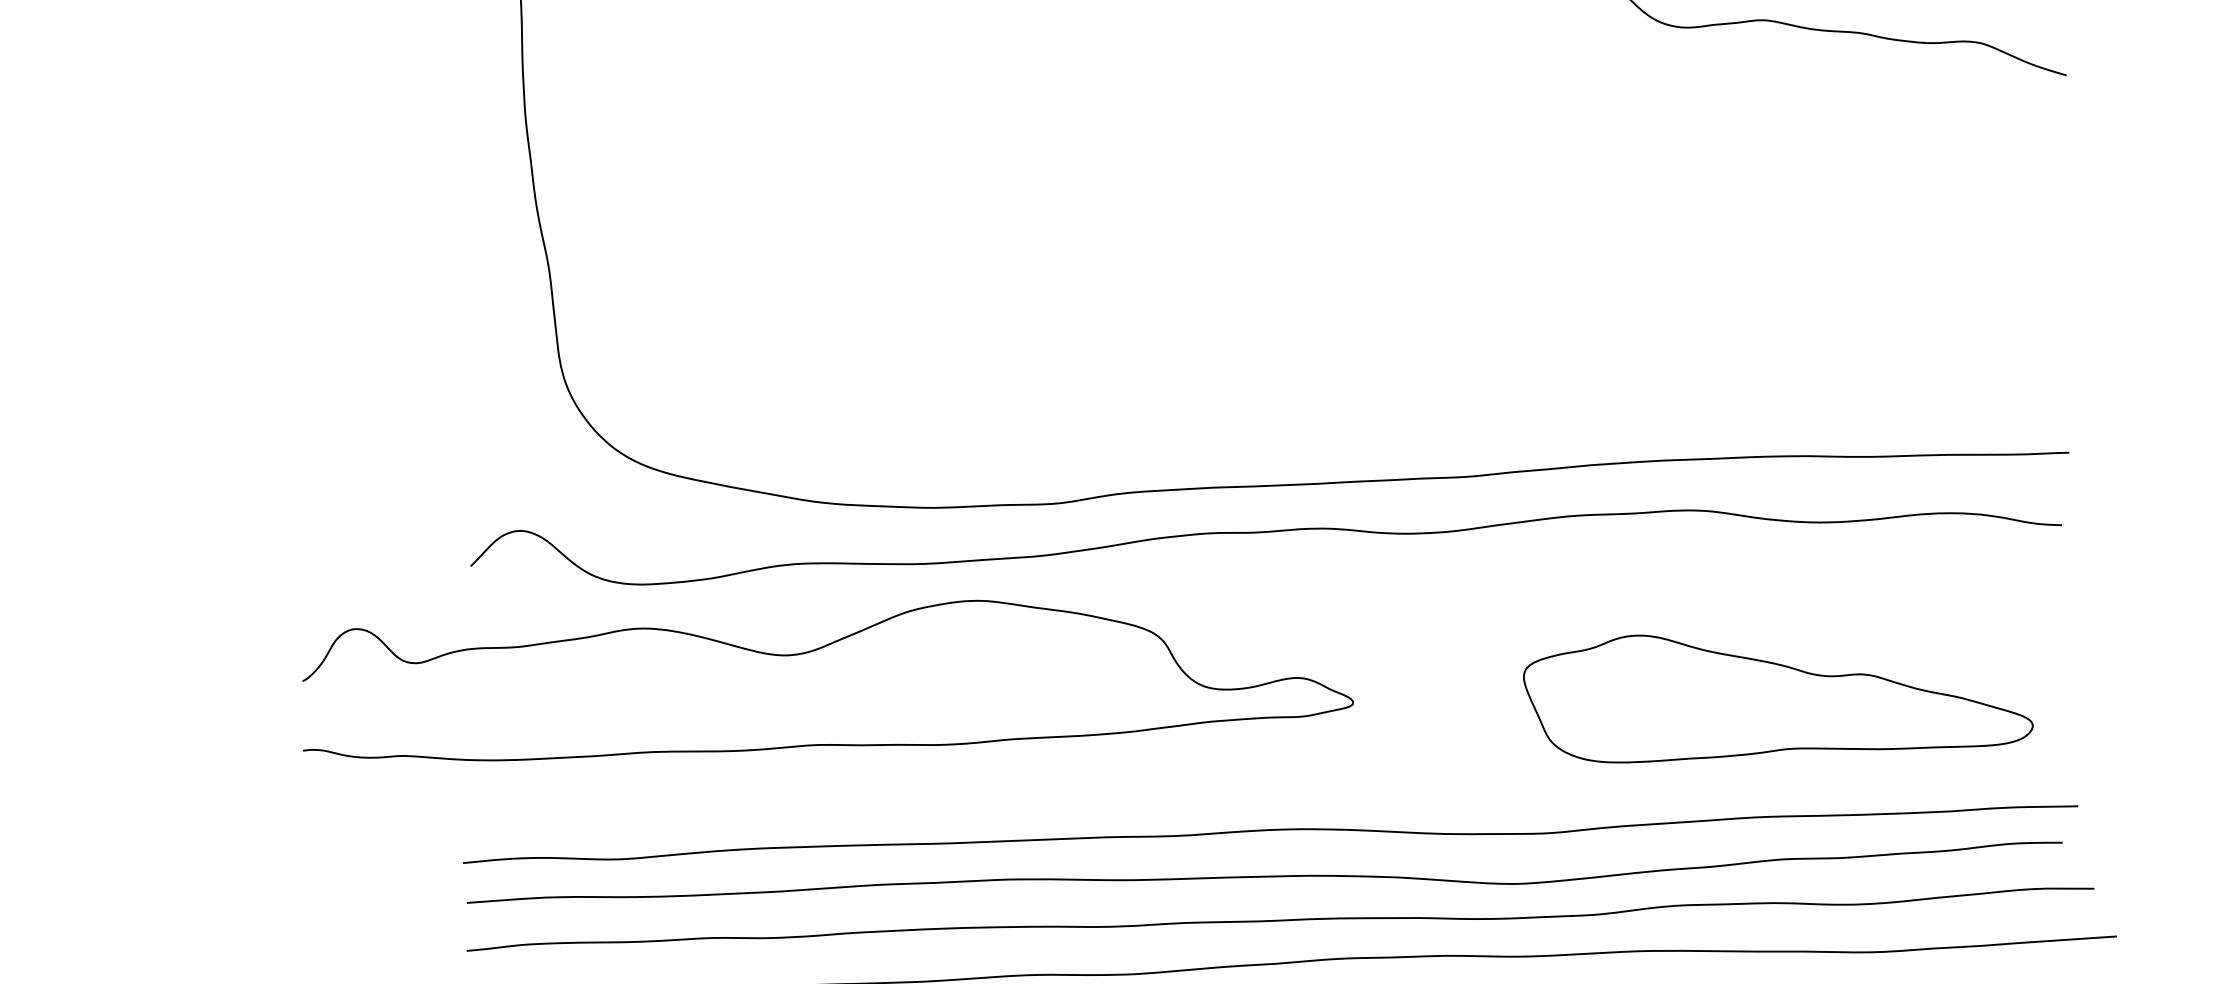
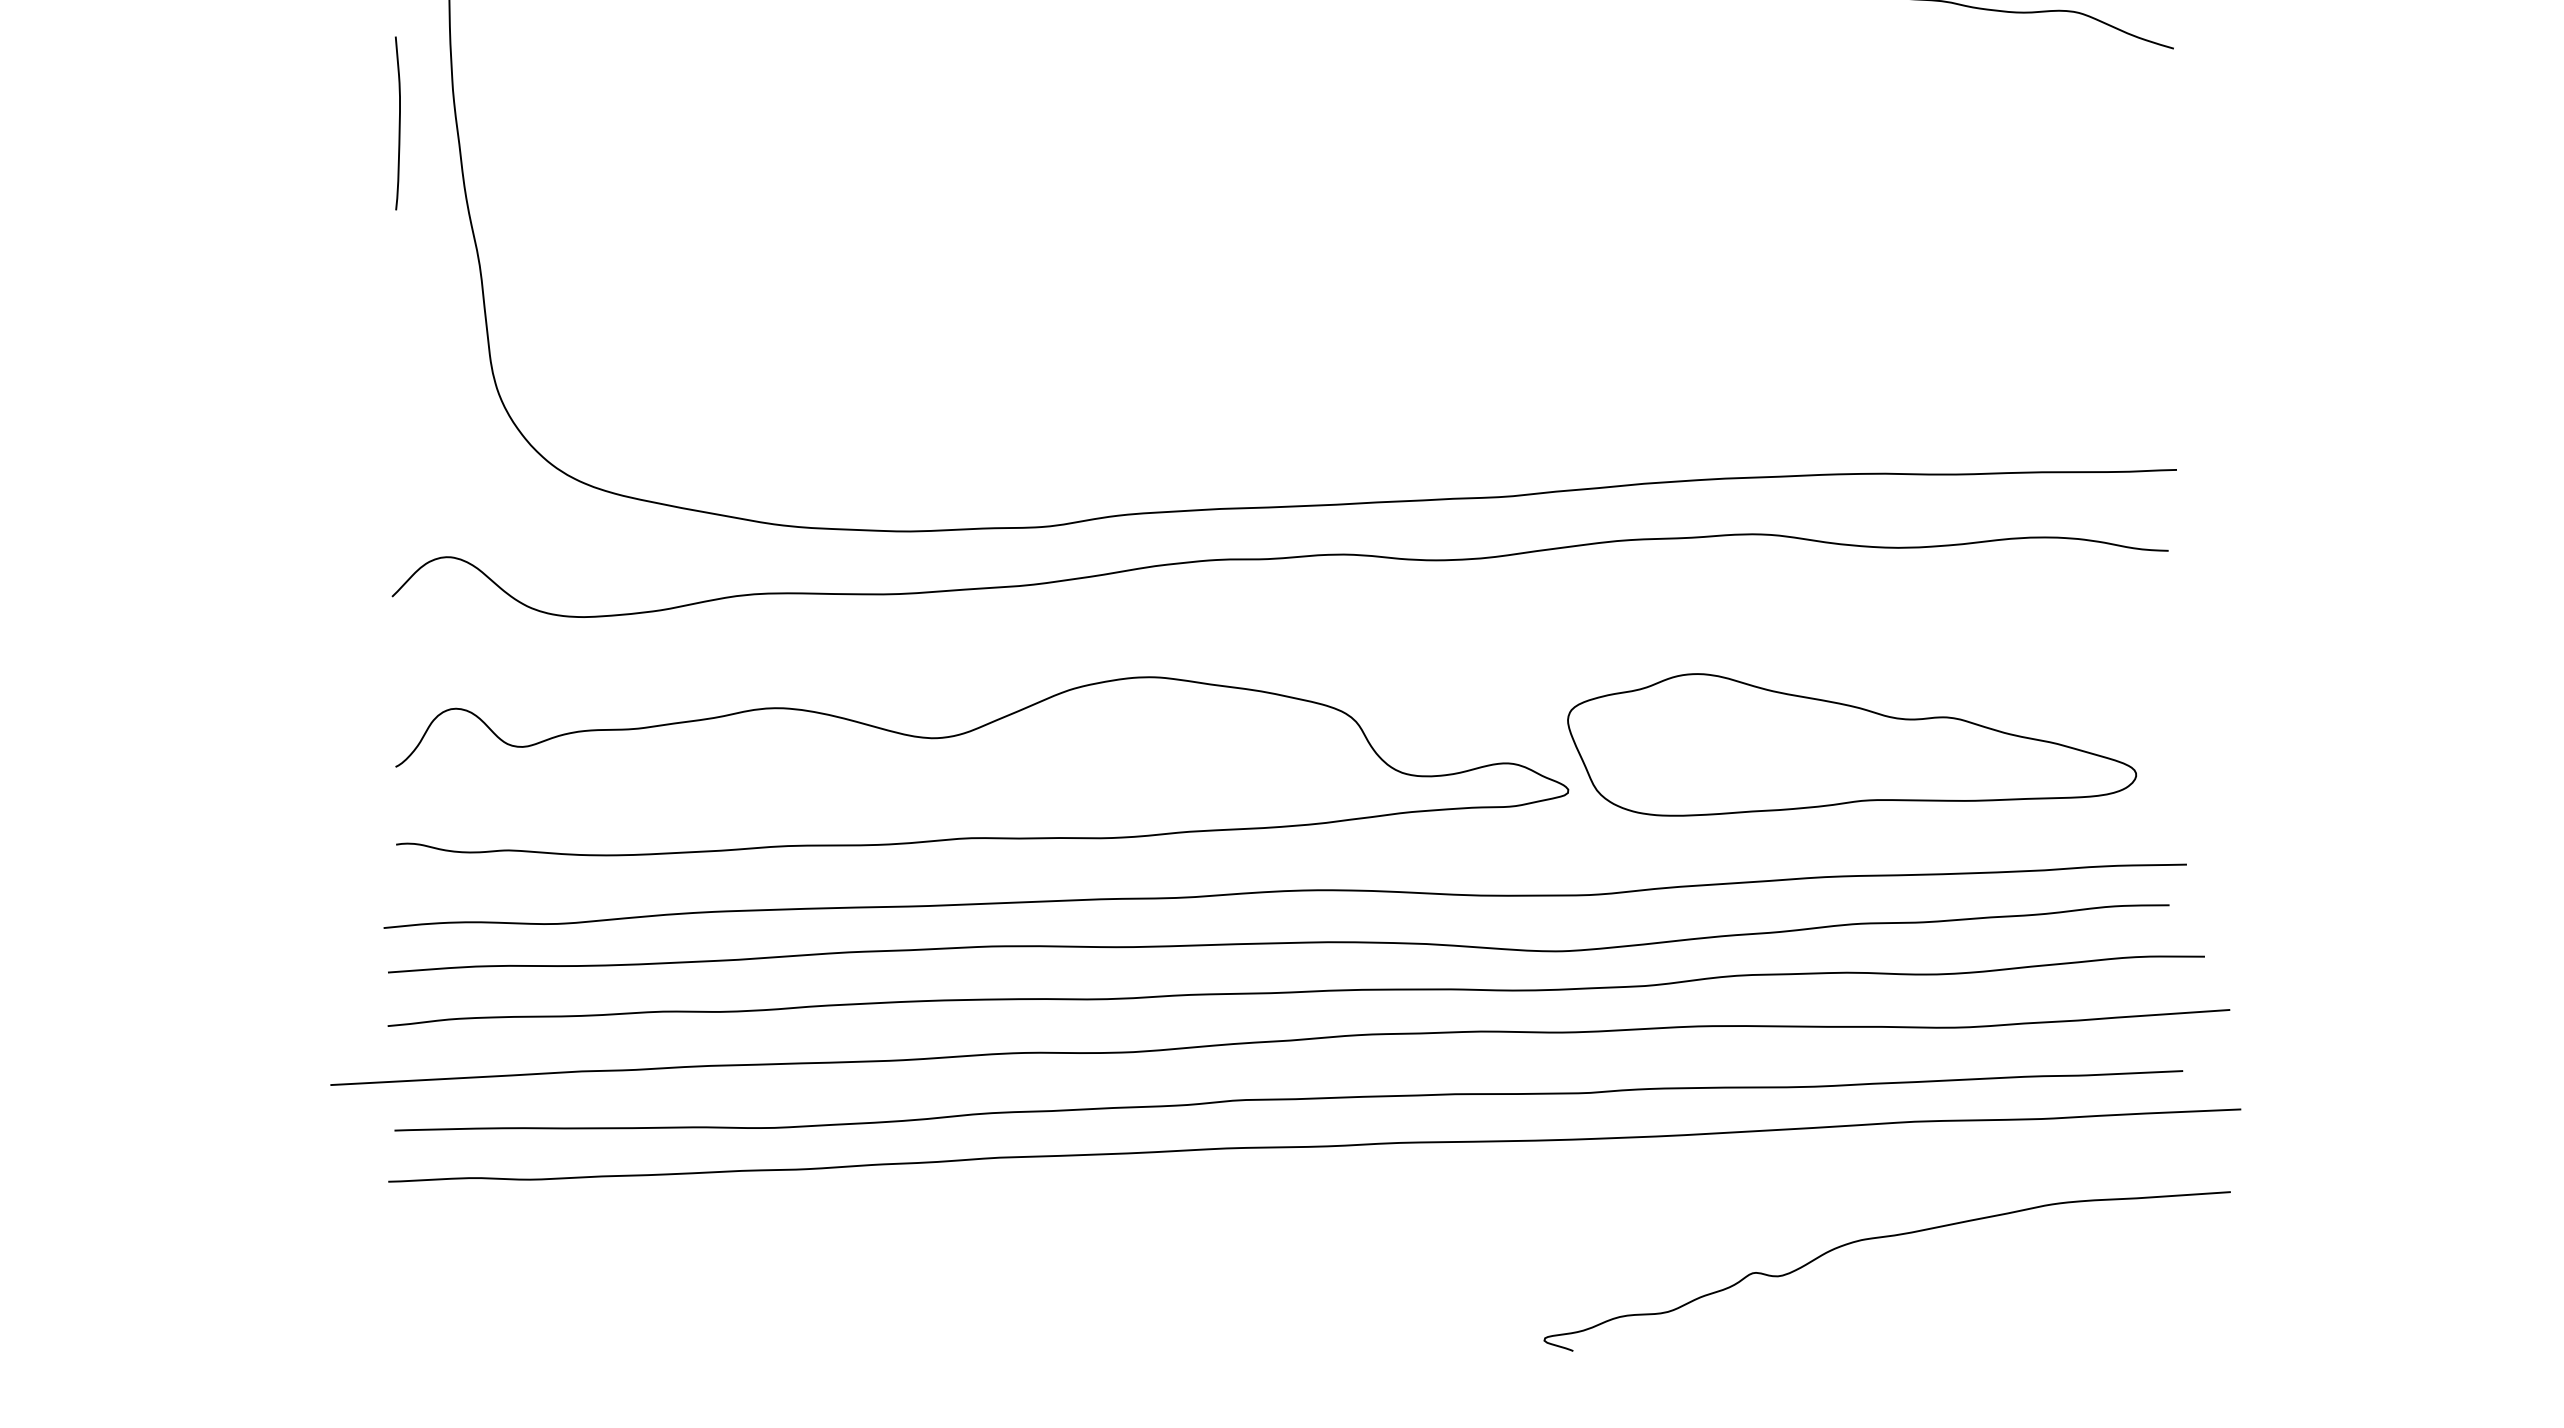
curve: (476, 142) -> (398, 123), added
curve: (817, 650) -> (970, 732), moved

